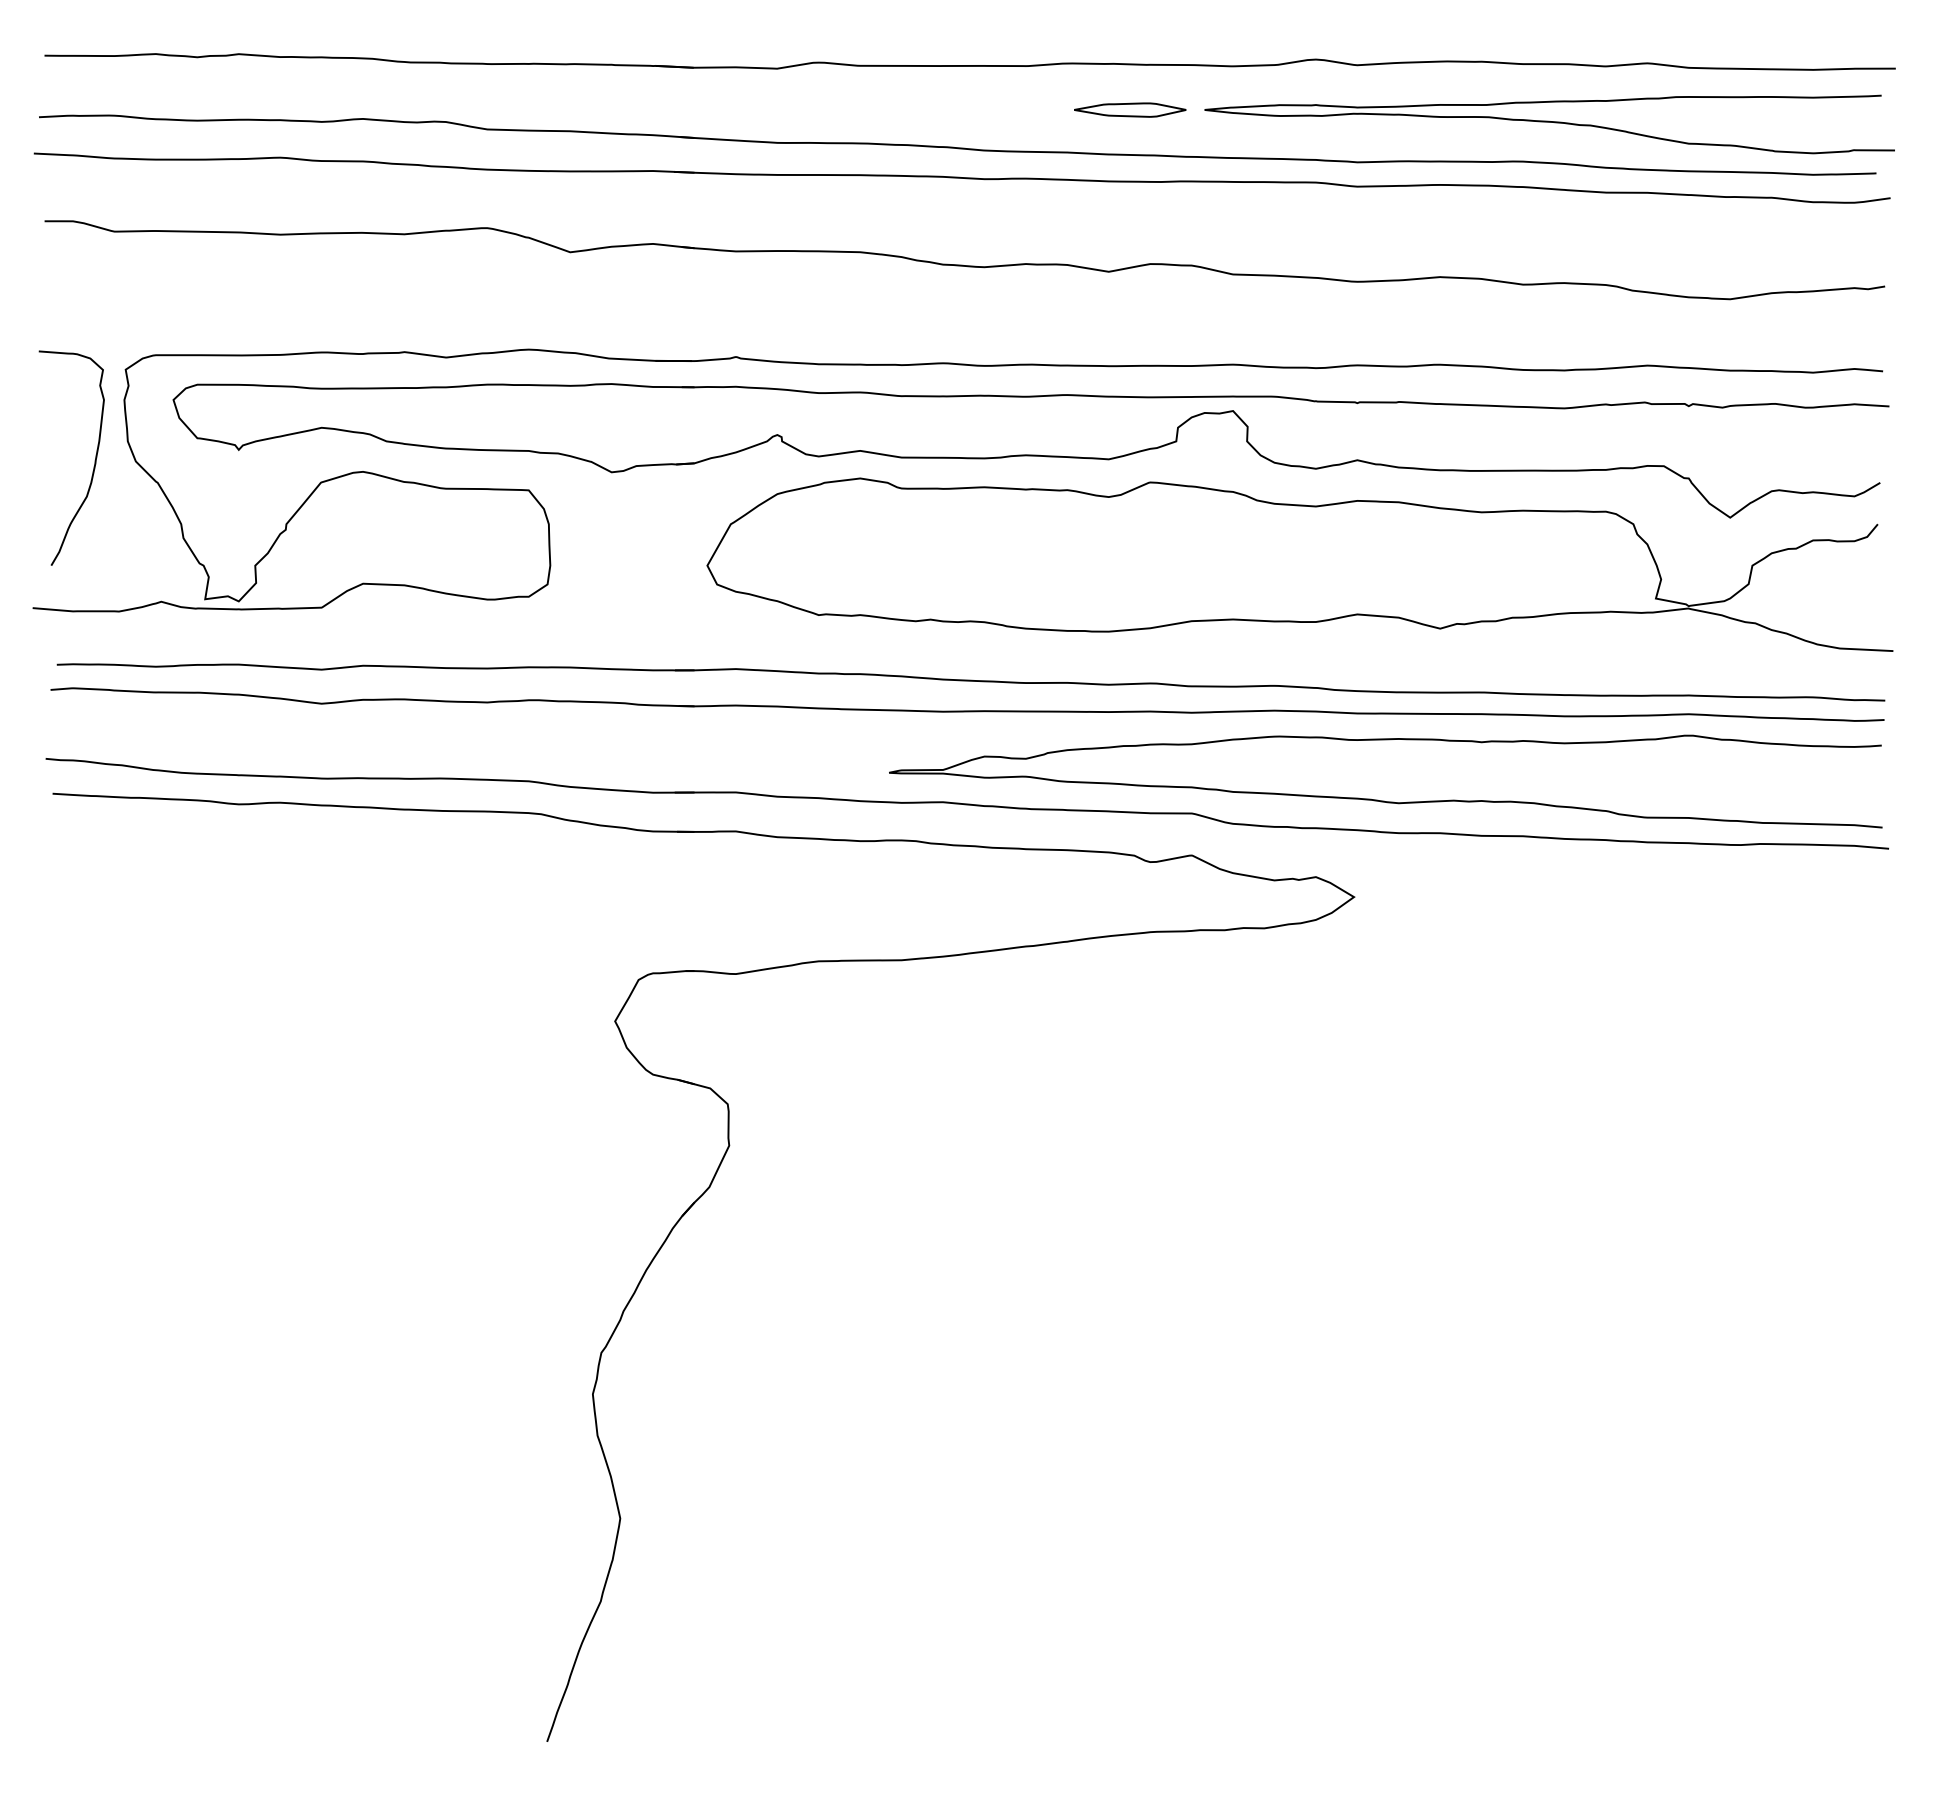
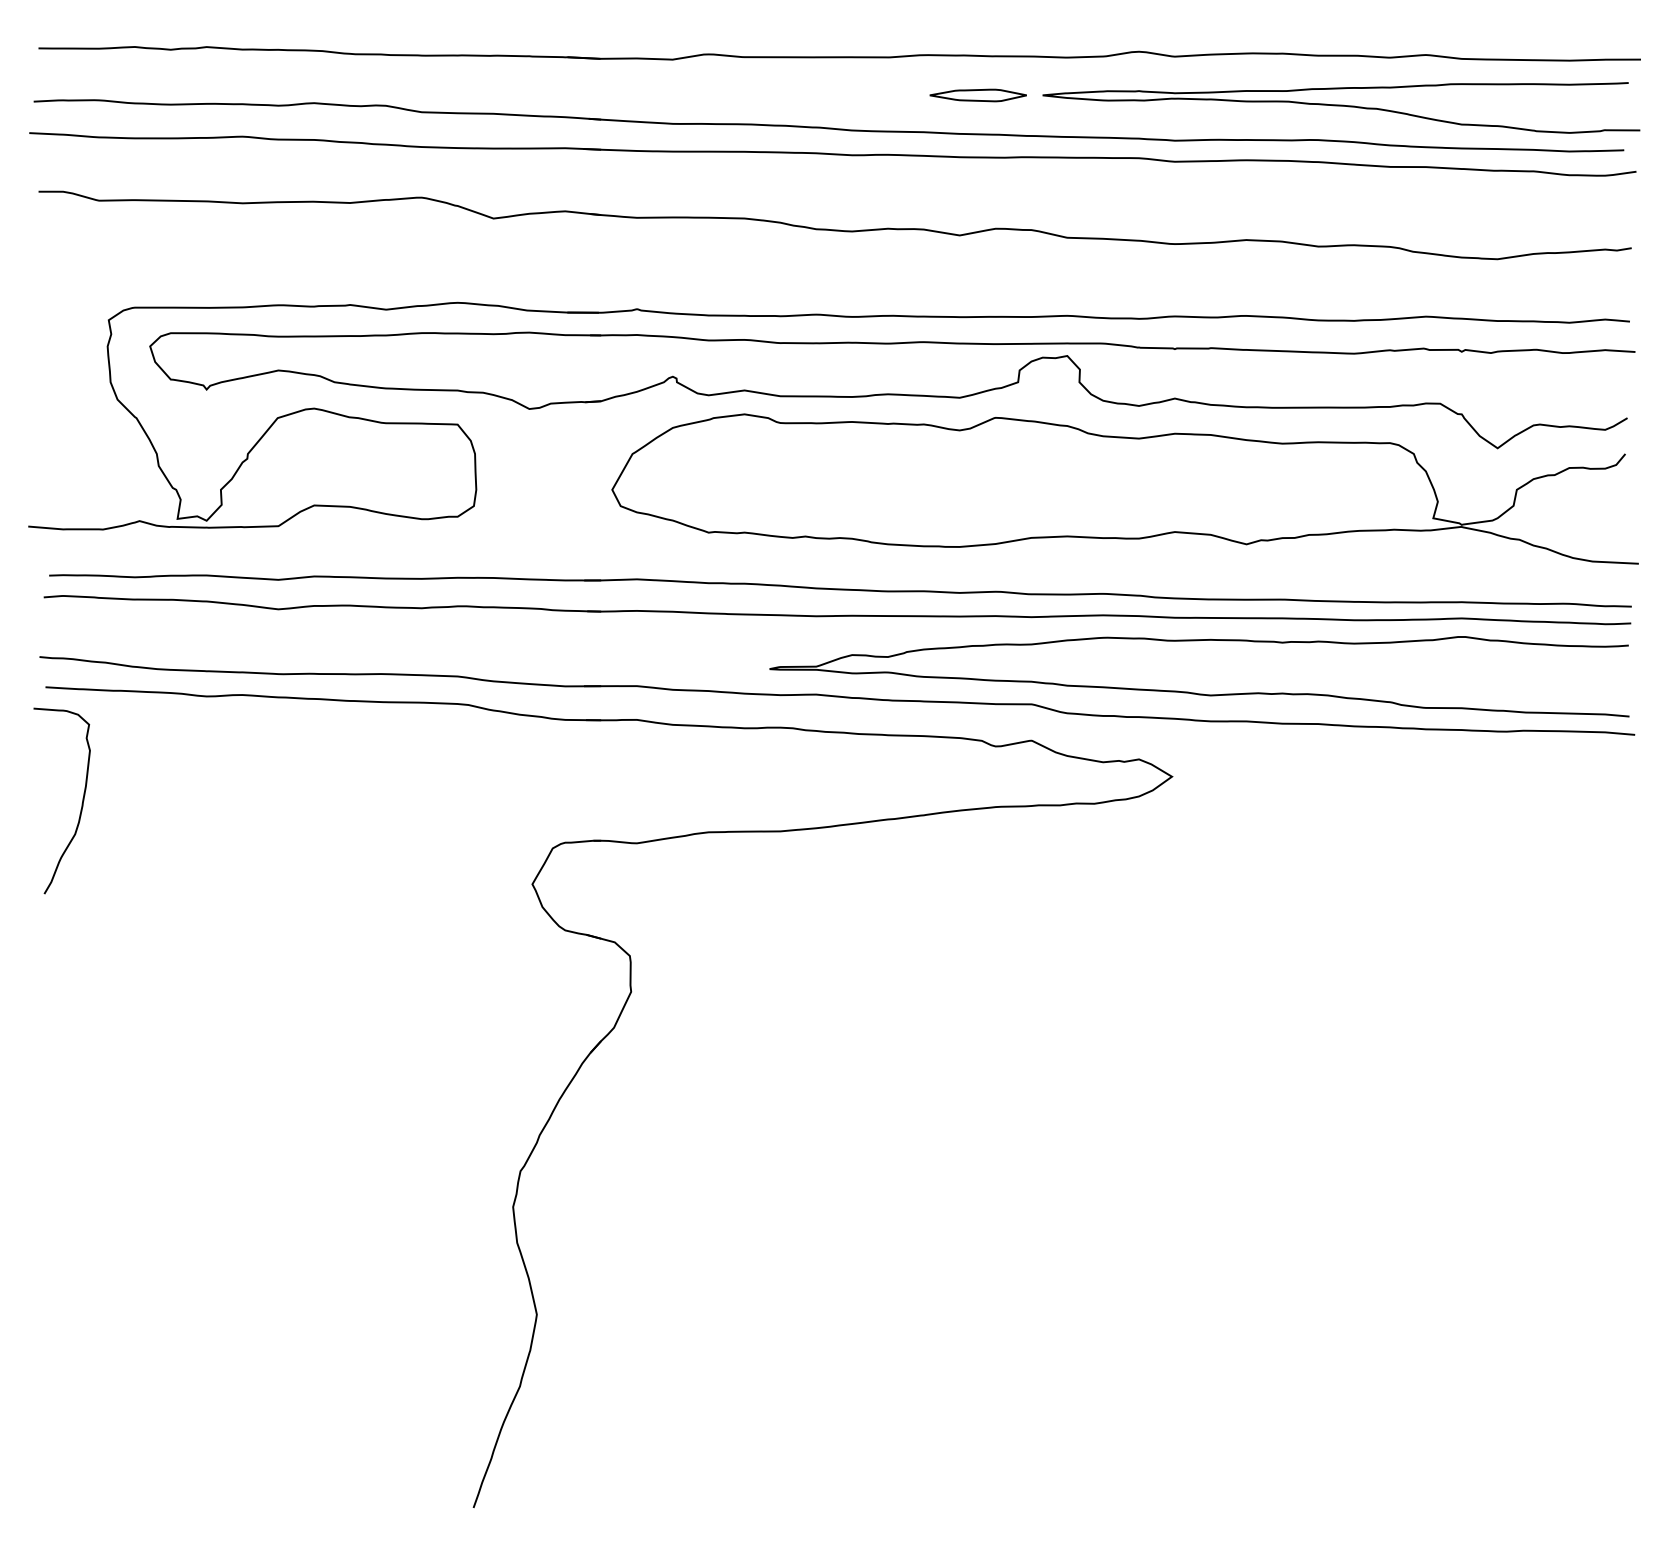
curve: (94, 460) -> (81, 803), moved

